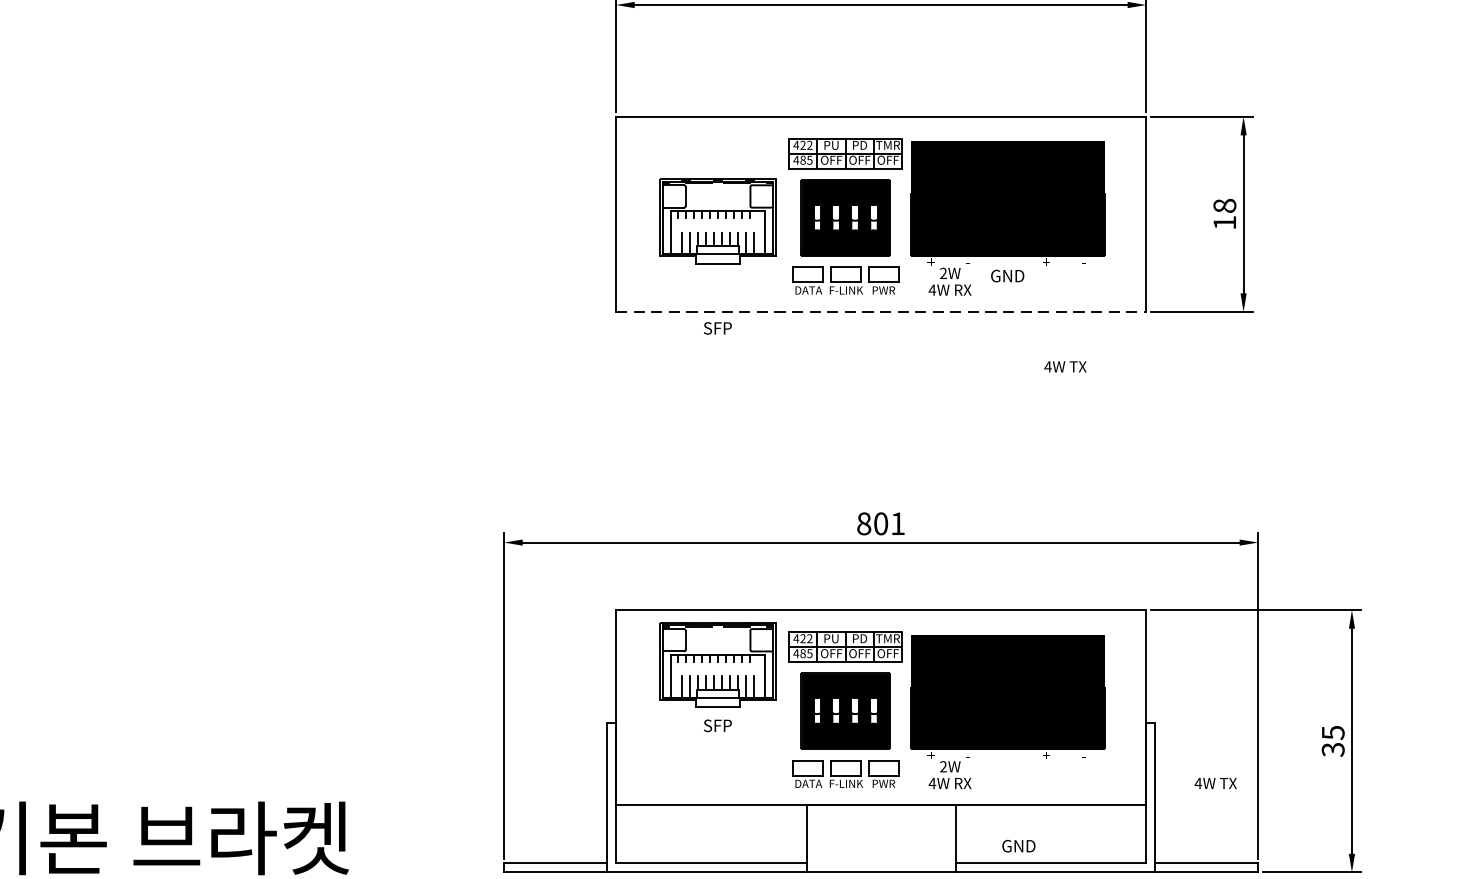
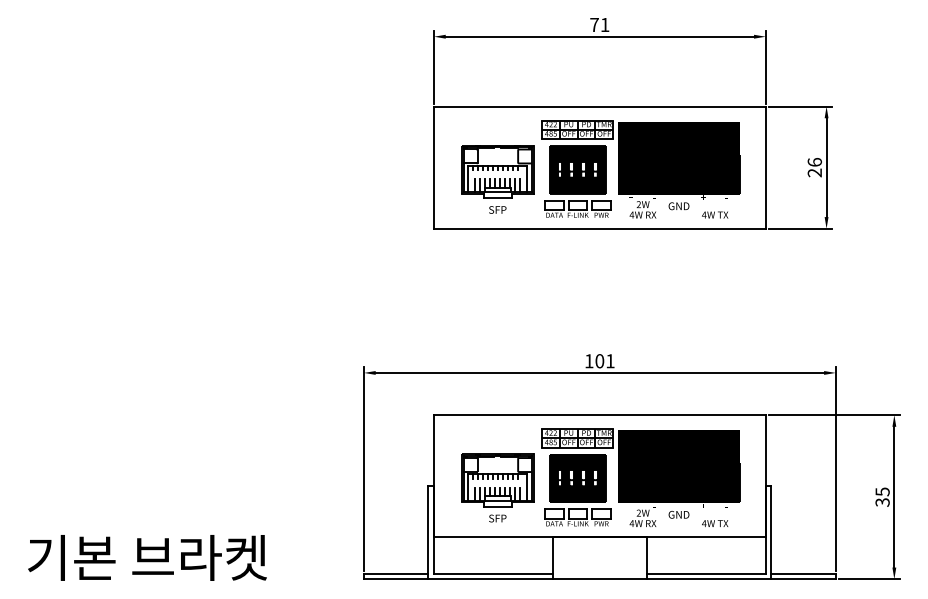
text: (1224, 214) -> (814, 167), 18 -> 26
line: (880, 311) -> (599, 228), dashed -> solid
text: (717, 327) -> (497, 209), moved
text: (1066, 365) -> (715, 214), moved
text: (864, 524) -> (589, 361), 801 -> 101
part: (717, 676) -> (497, 487), moved
text: (1216, 783) -> (715, 523), moved
text: (1018, 845) -> (678, 514), moved

